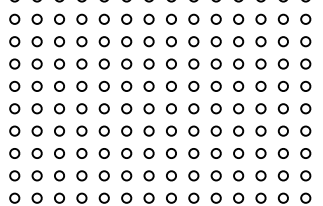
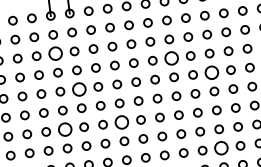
circle: (59, 41) -> (55, 53), size x1.6
circle: (193, 63) -> (171, 57), size x1.6
circle: (81, 85) -> (78, 88), size x1.6
circle: (238, 85) -> (211, 71), size x1.6
circle: (59, 130) -> (65, 129), size x1.6
circle: (126, 130) -> (121, 121), size x1.6
circle: (238, 175) -> (221, 147), size x1.6

